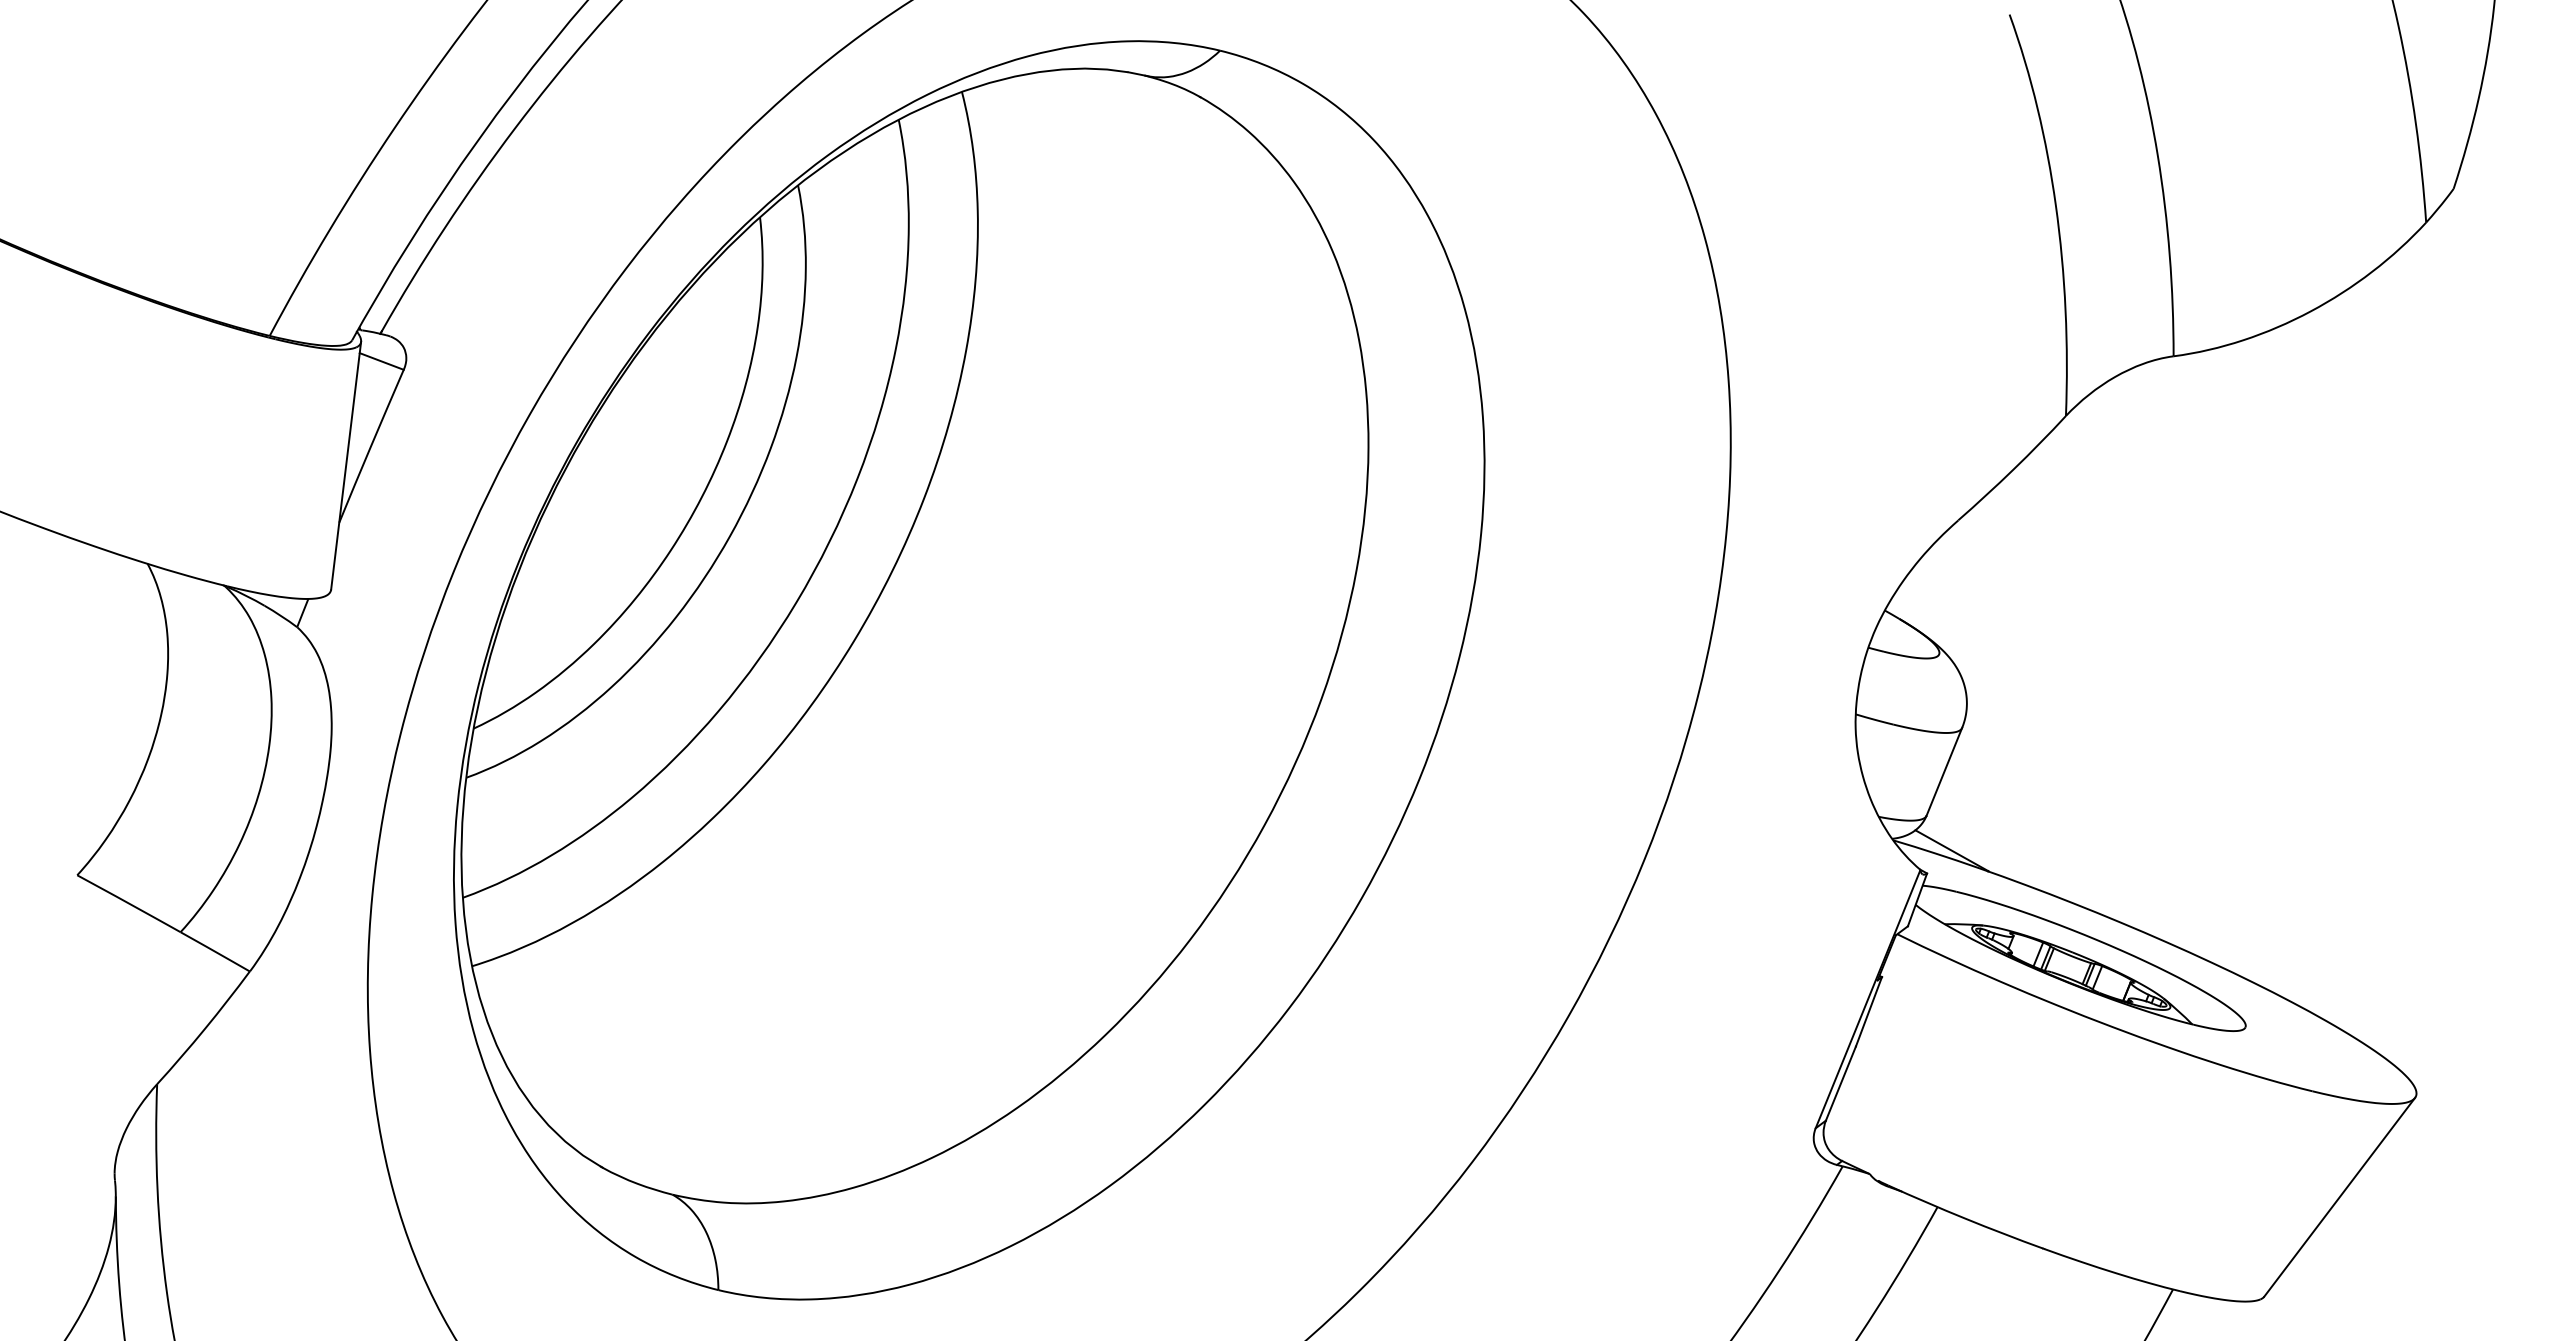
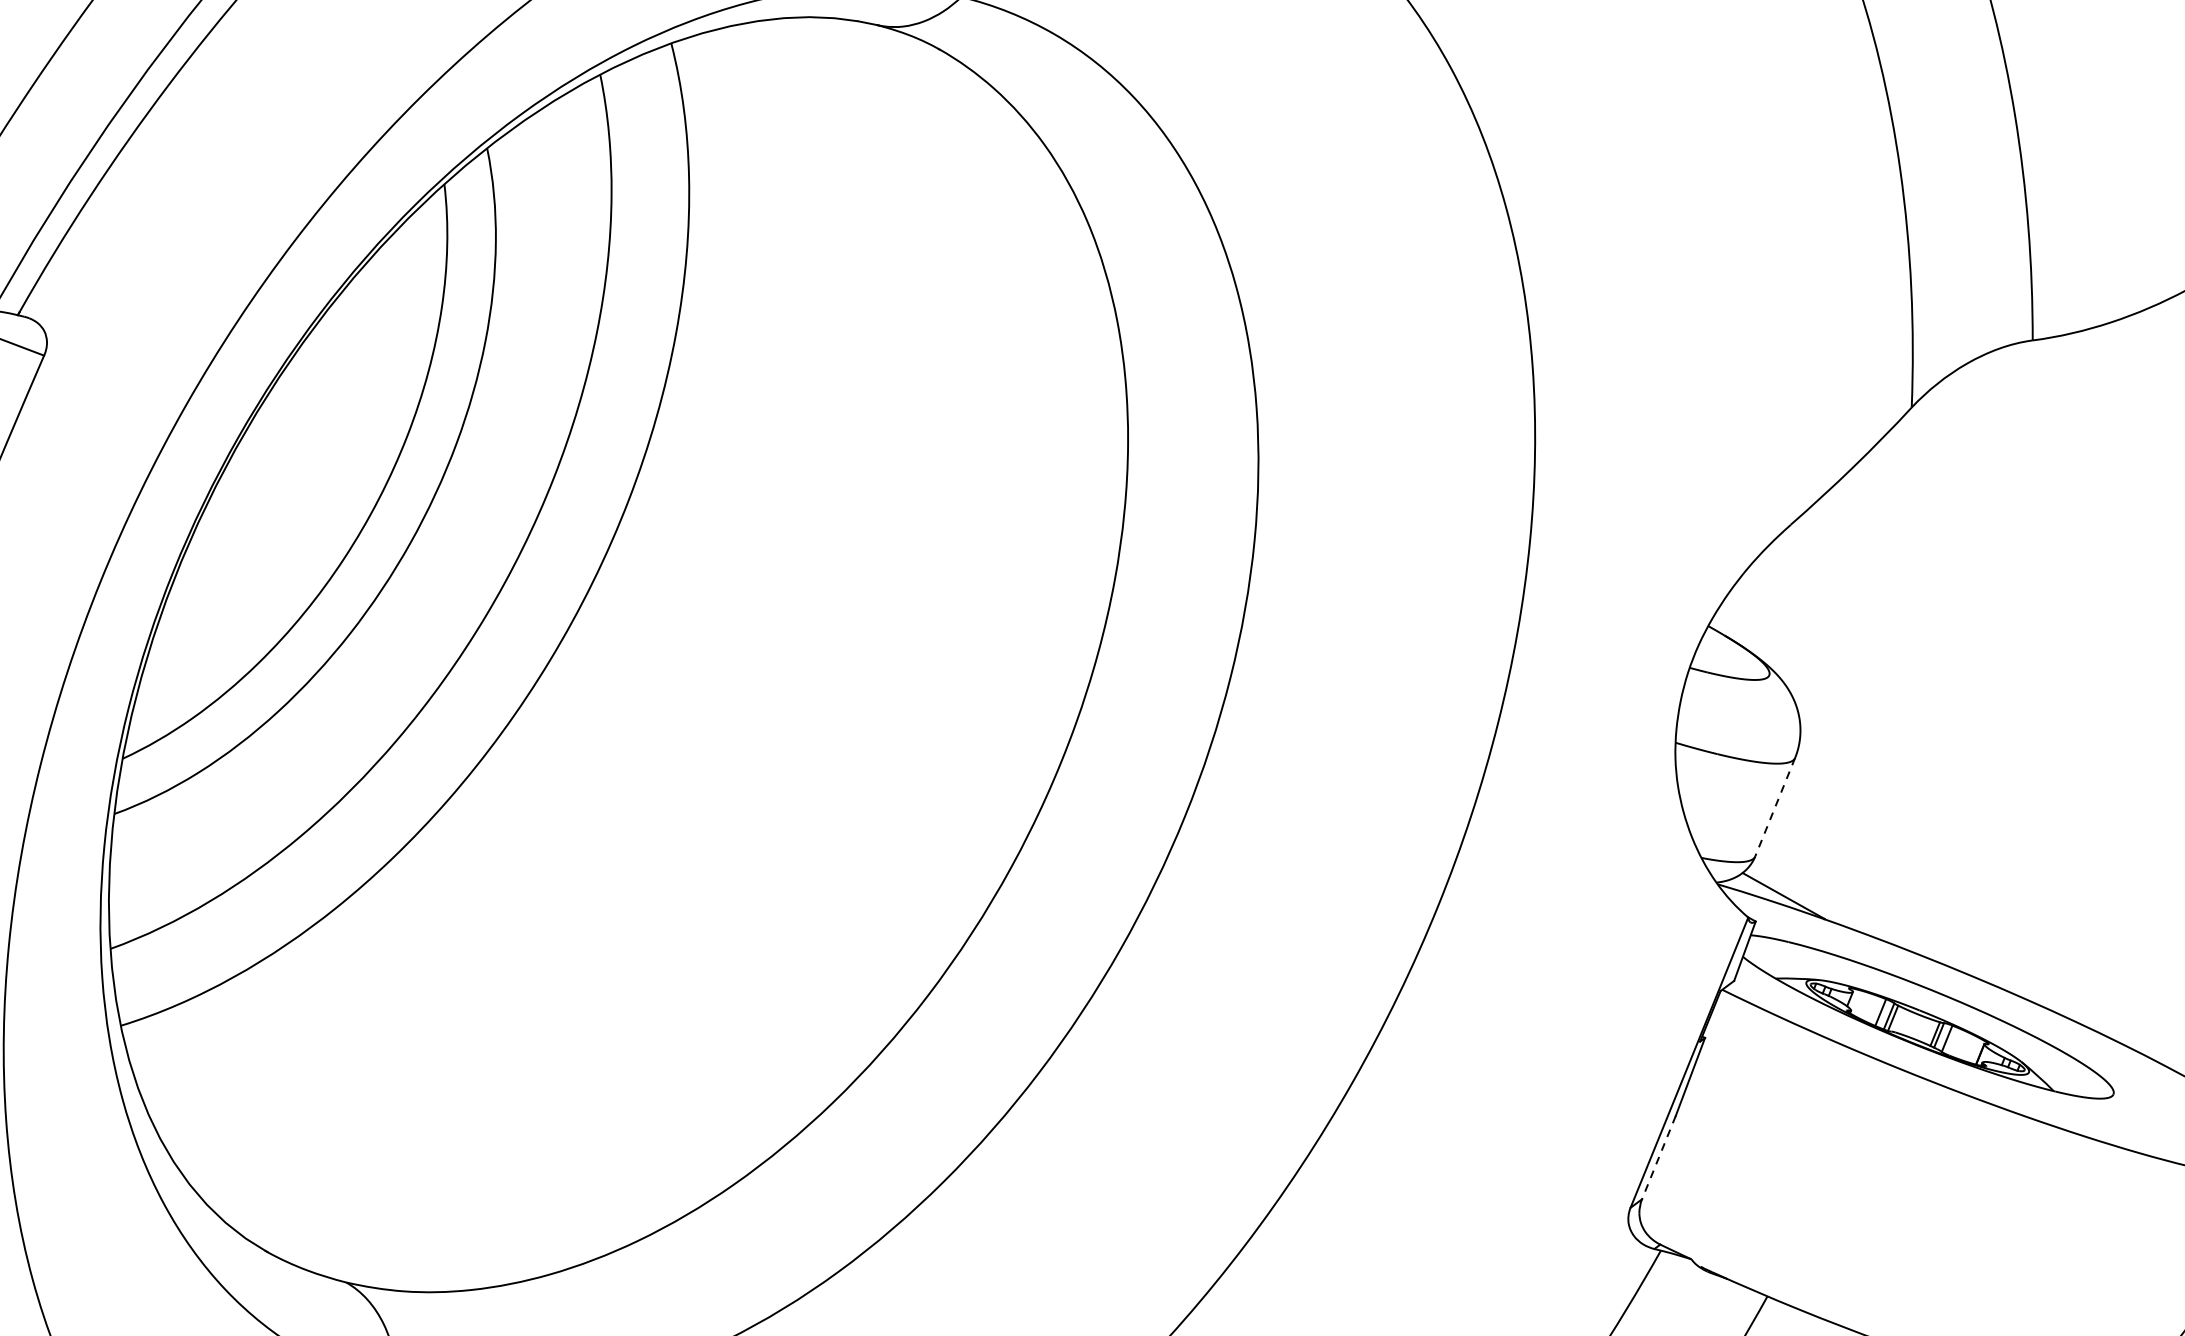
line: (1944, 772) -> (1775, 808), solid -> dashed
line: (1840, 1083) -> (1658, 1157), solid -> dashed

